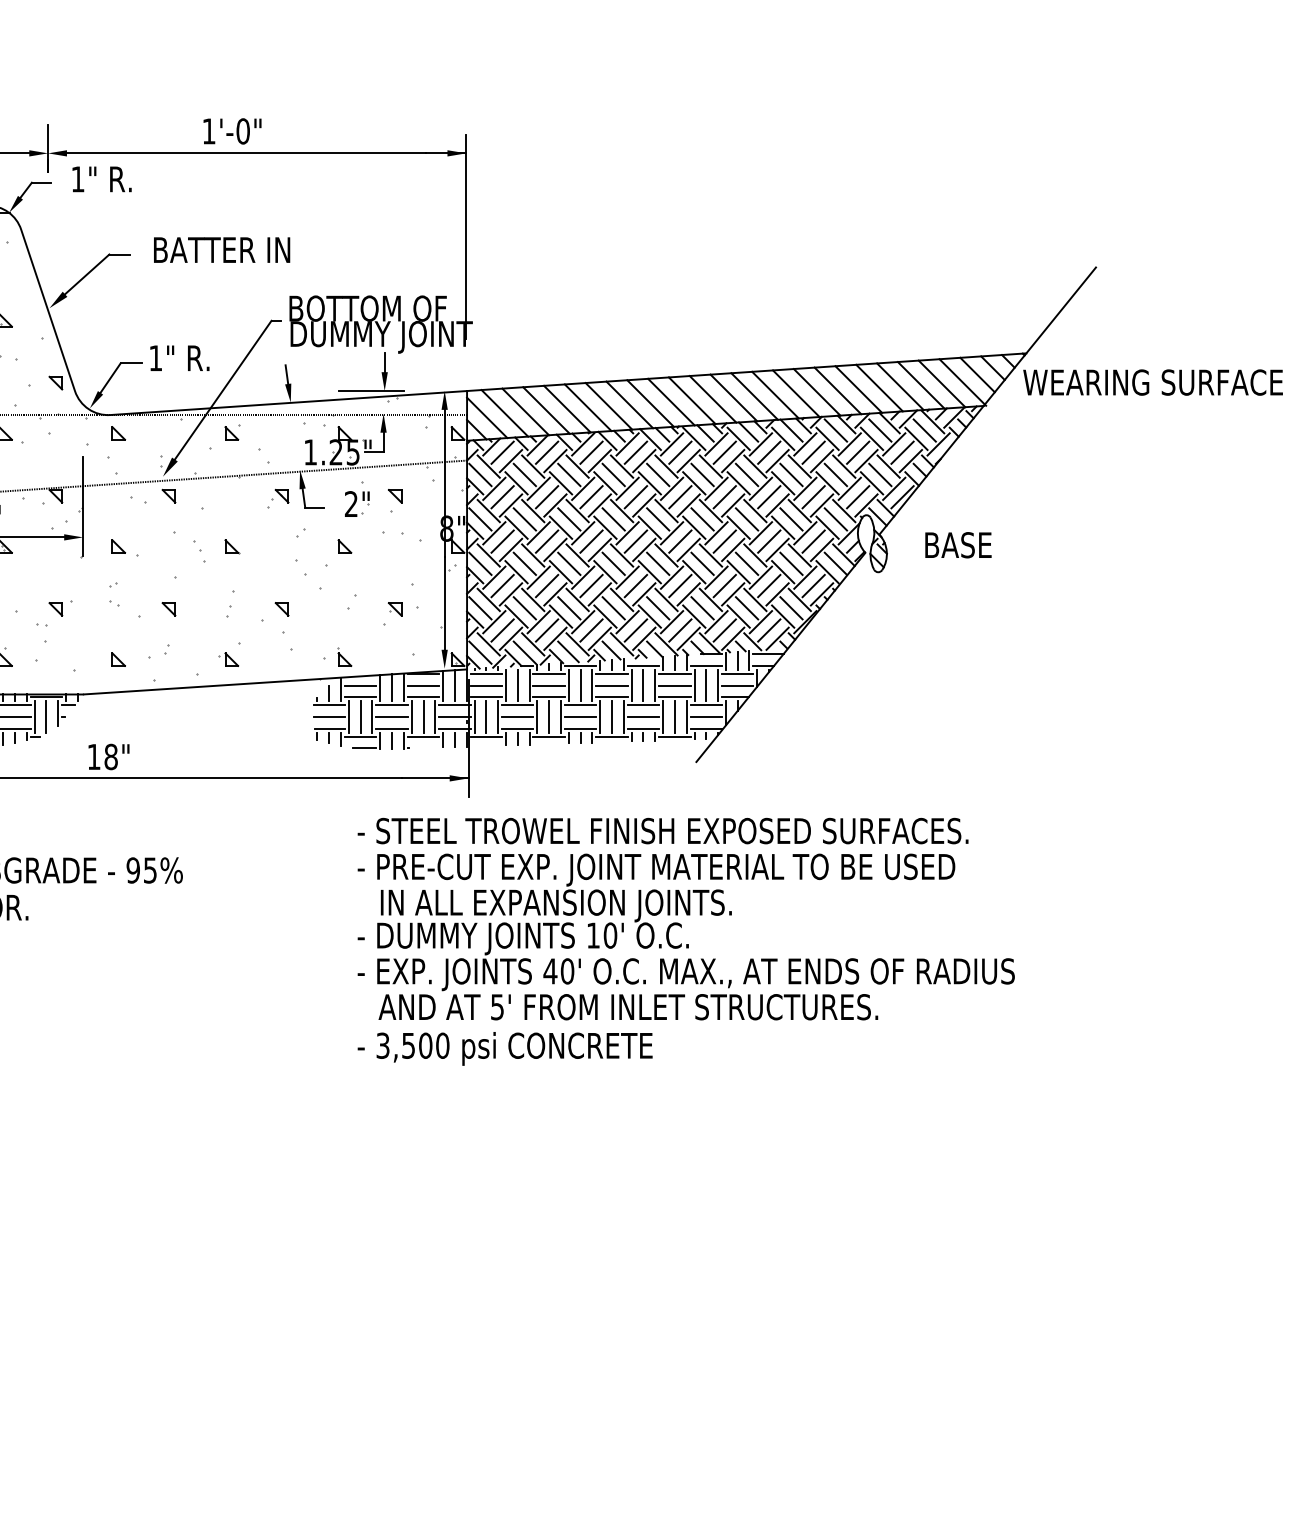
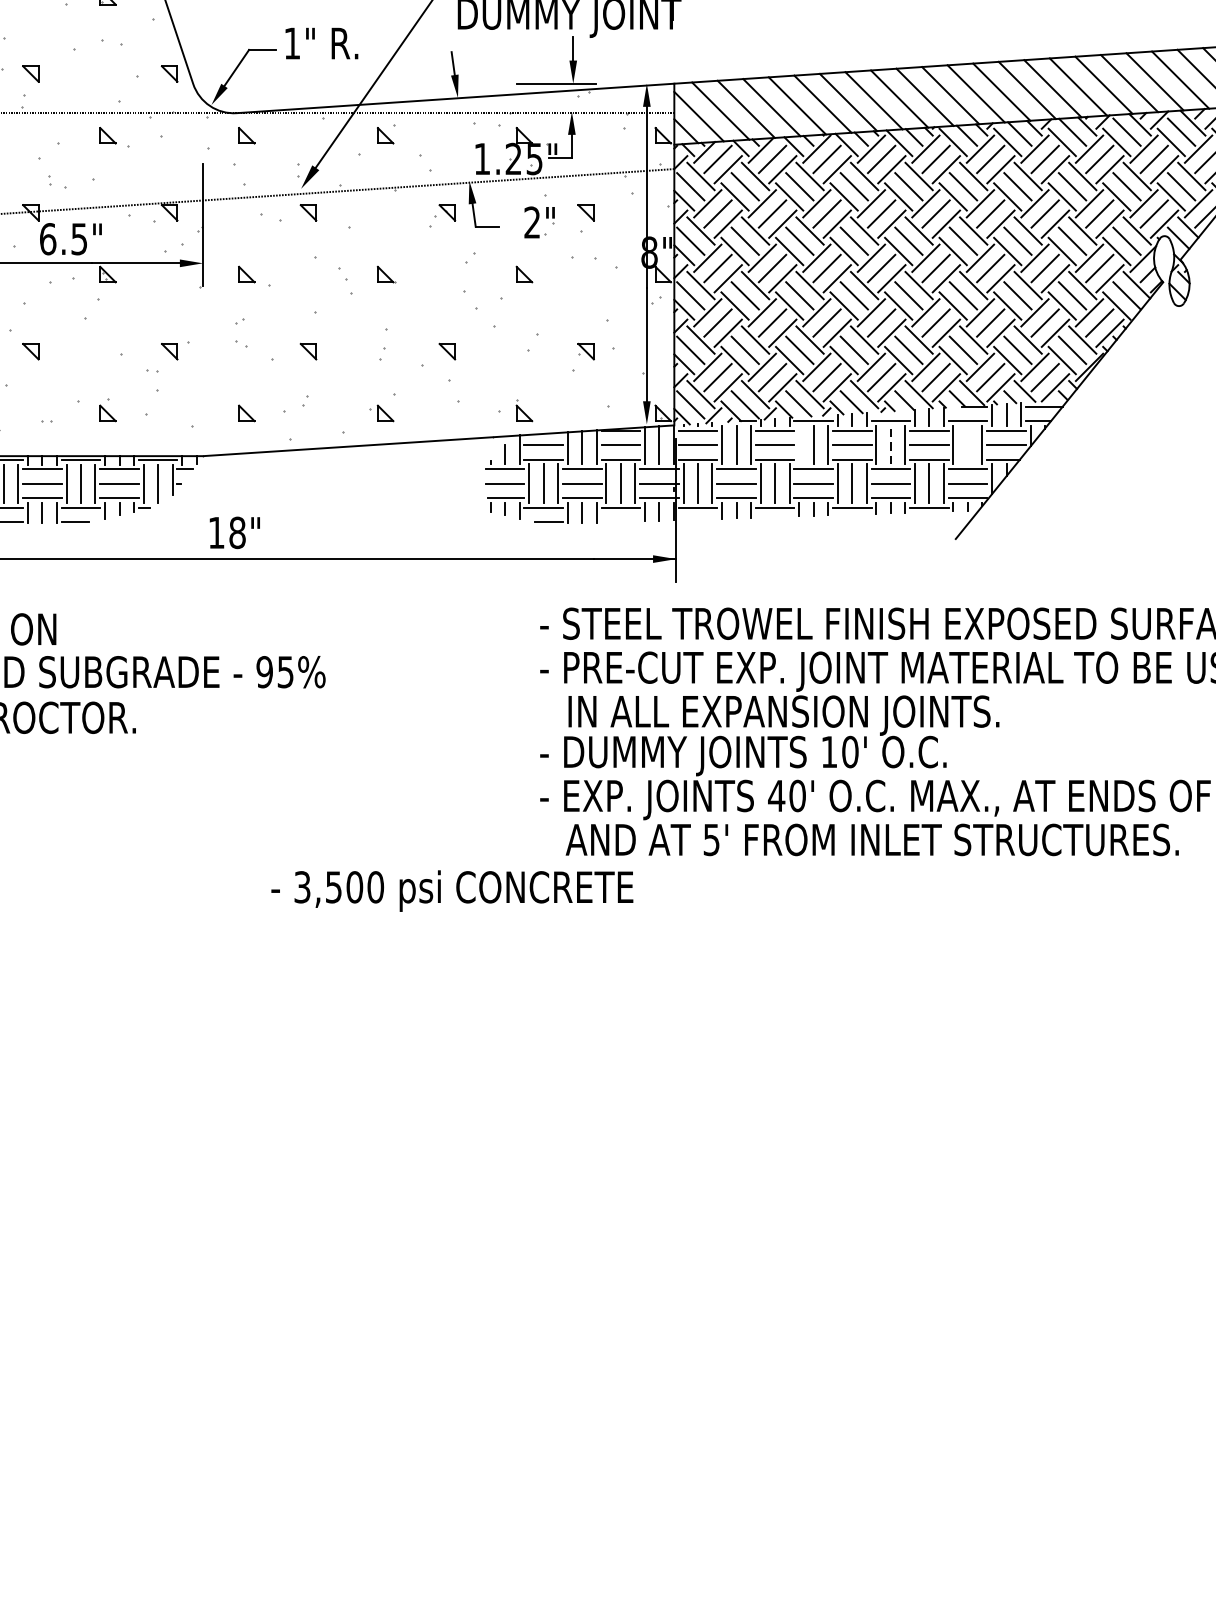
line: (568, 685) -> (798, 445), removed
line: (643, 685) -> (890, 445), solid -> dashed
line: (706, 685) -> (968, 445), removed
text: (504, 1048) -> (451, 890), moved

